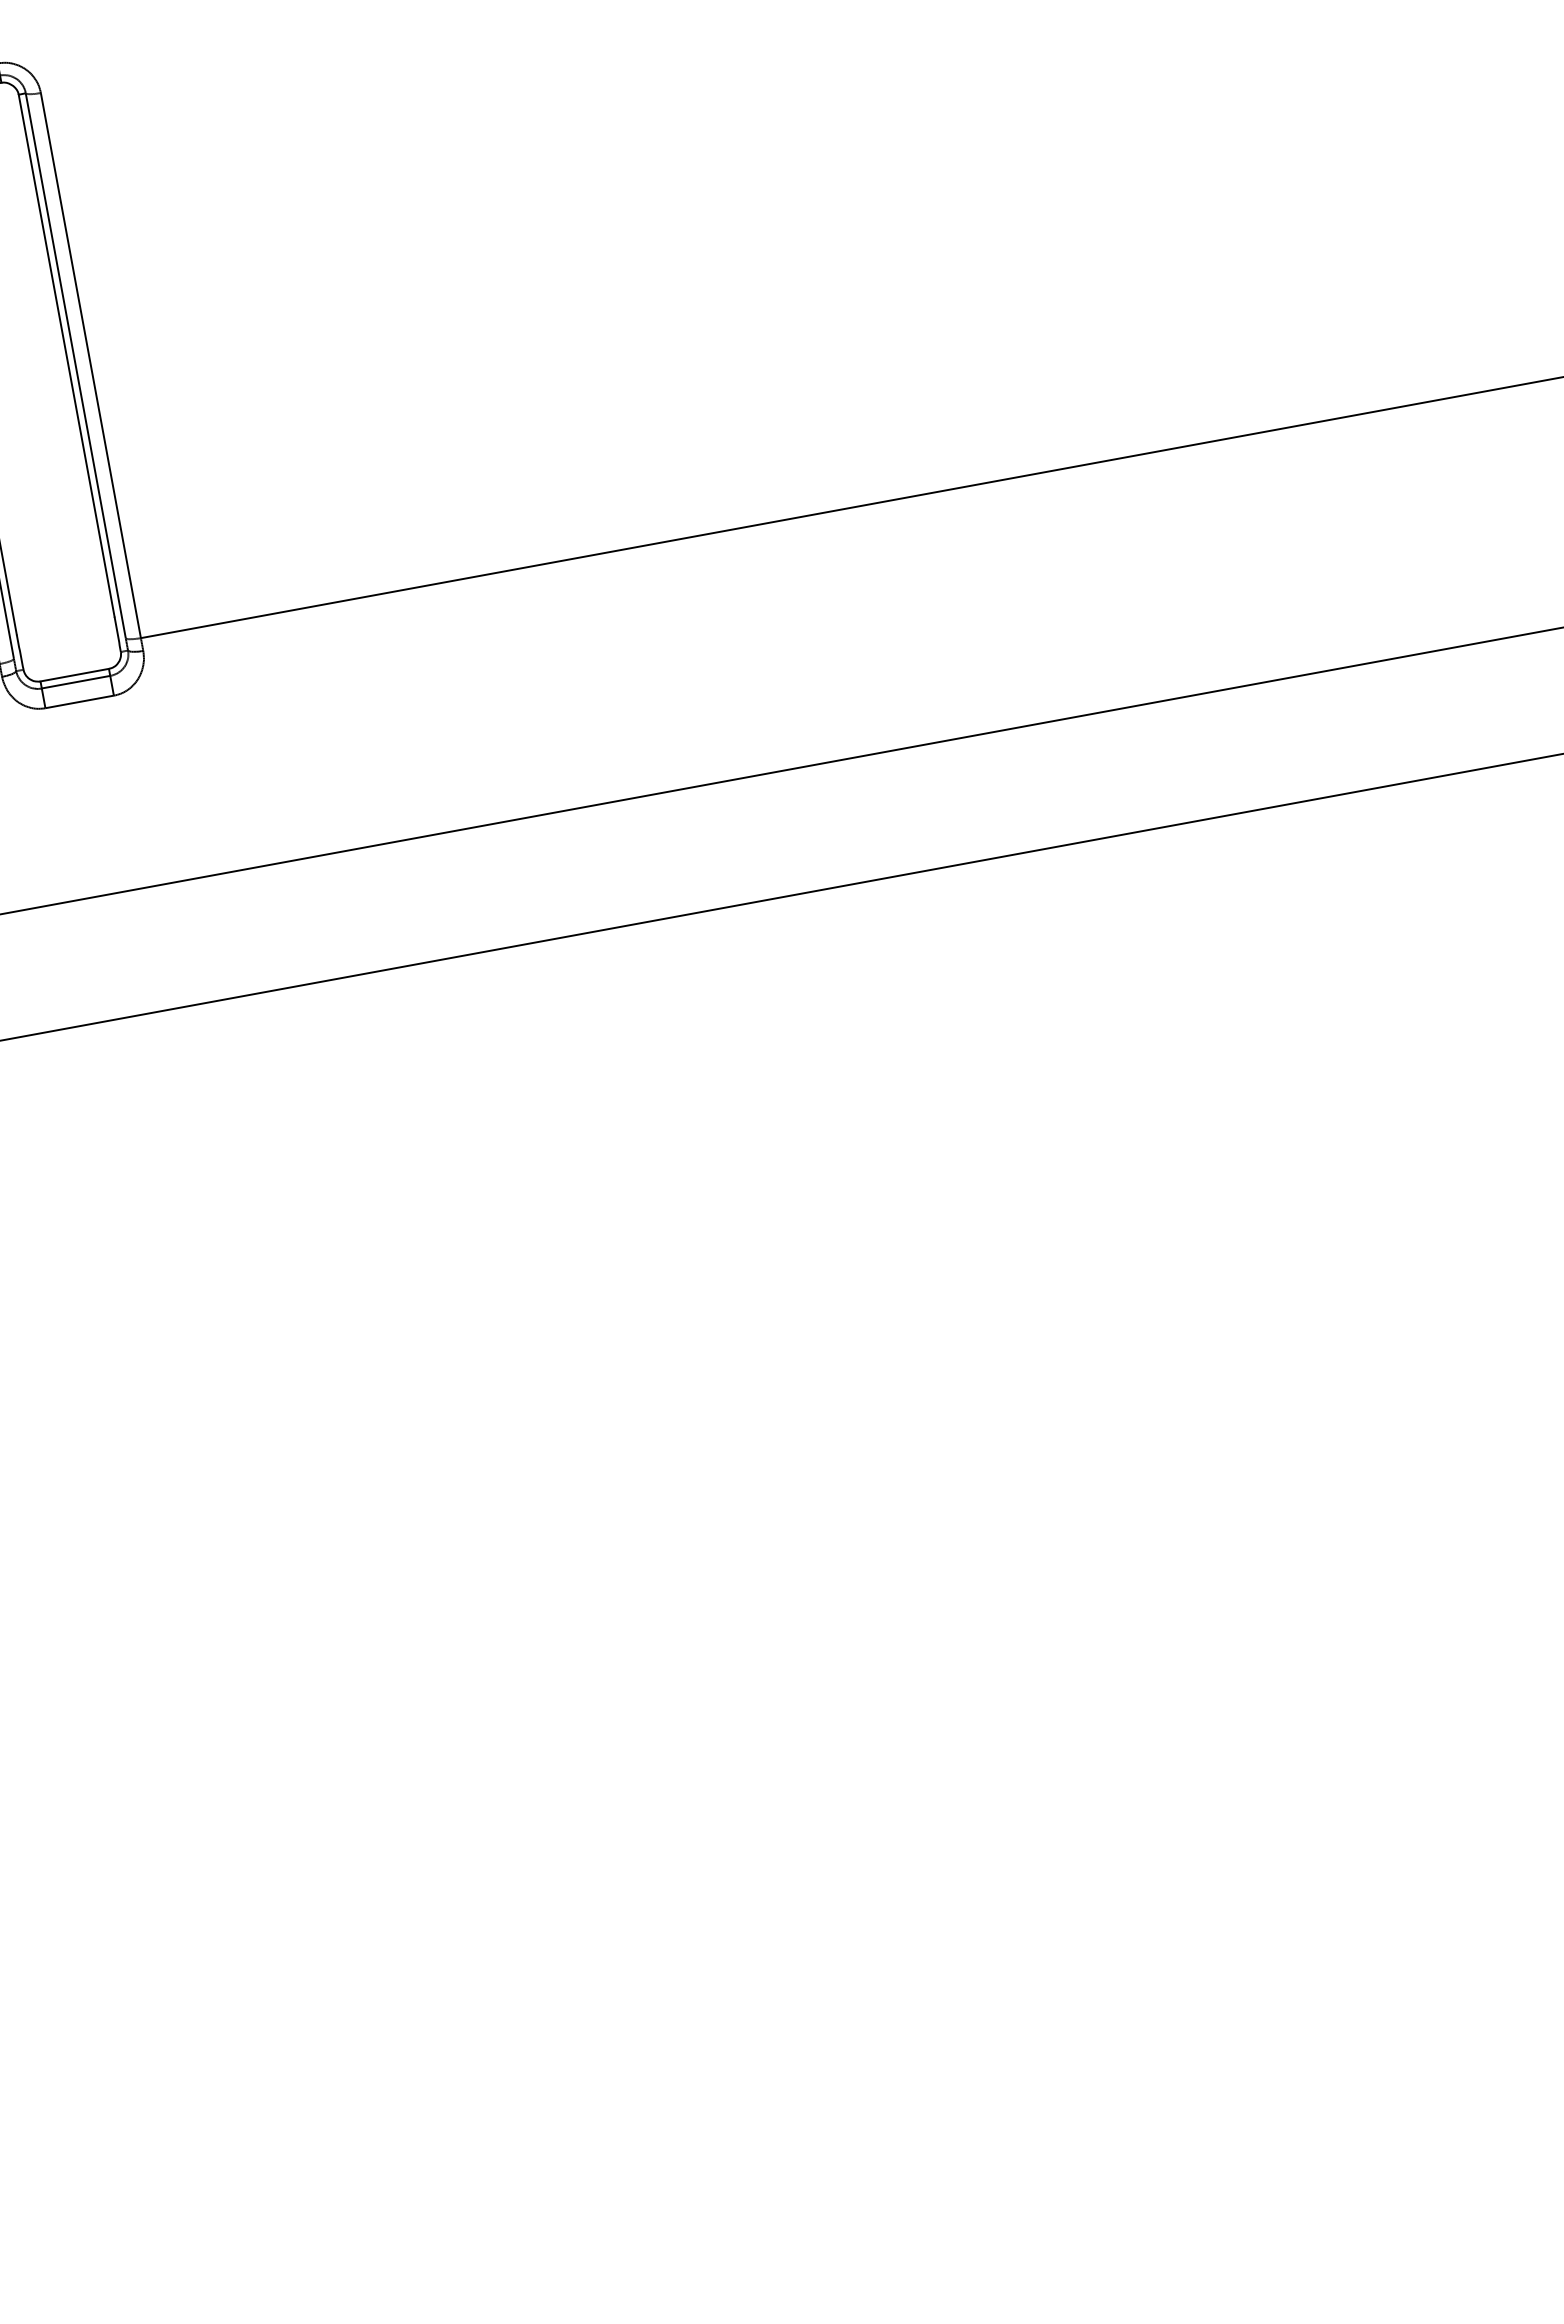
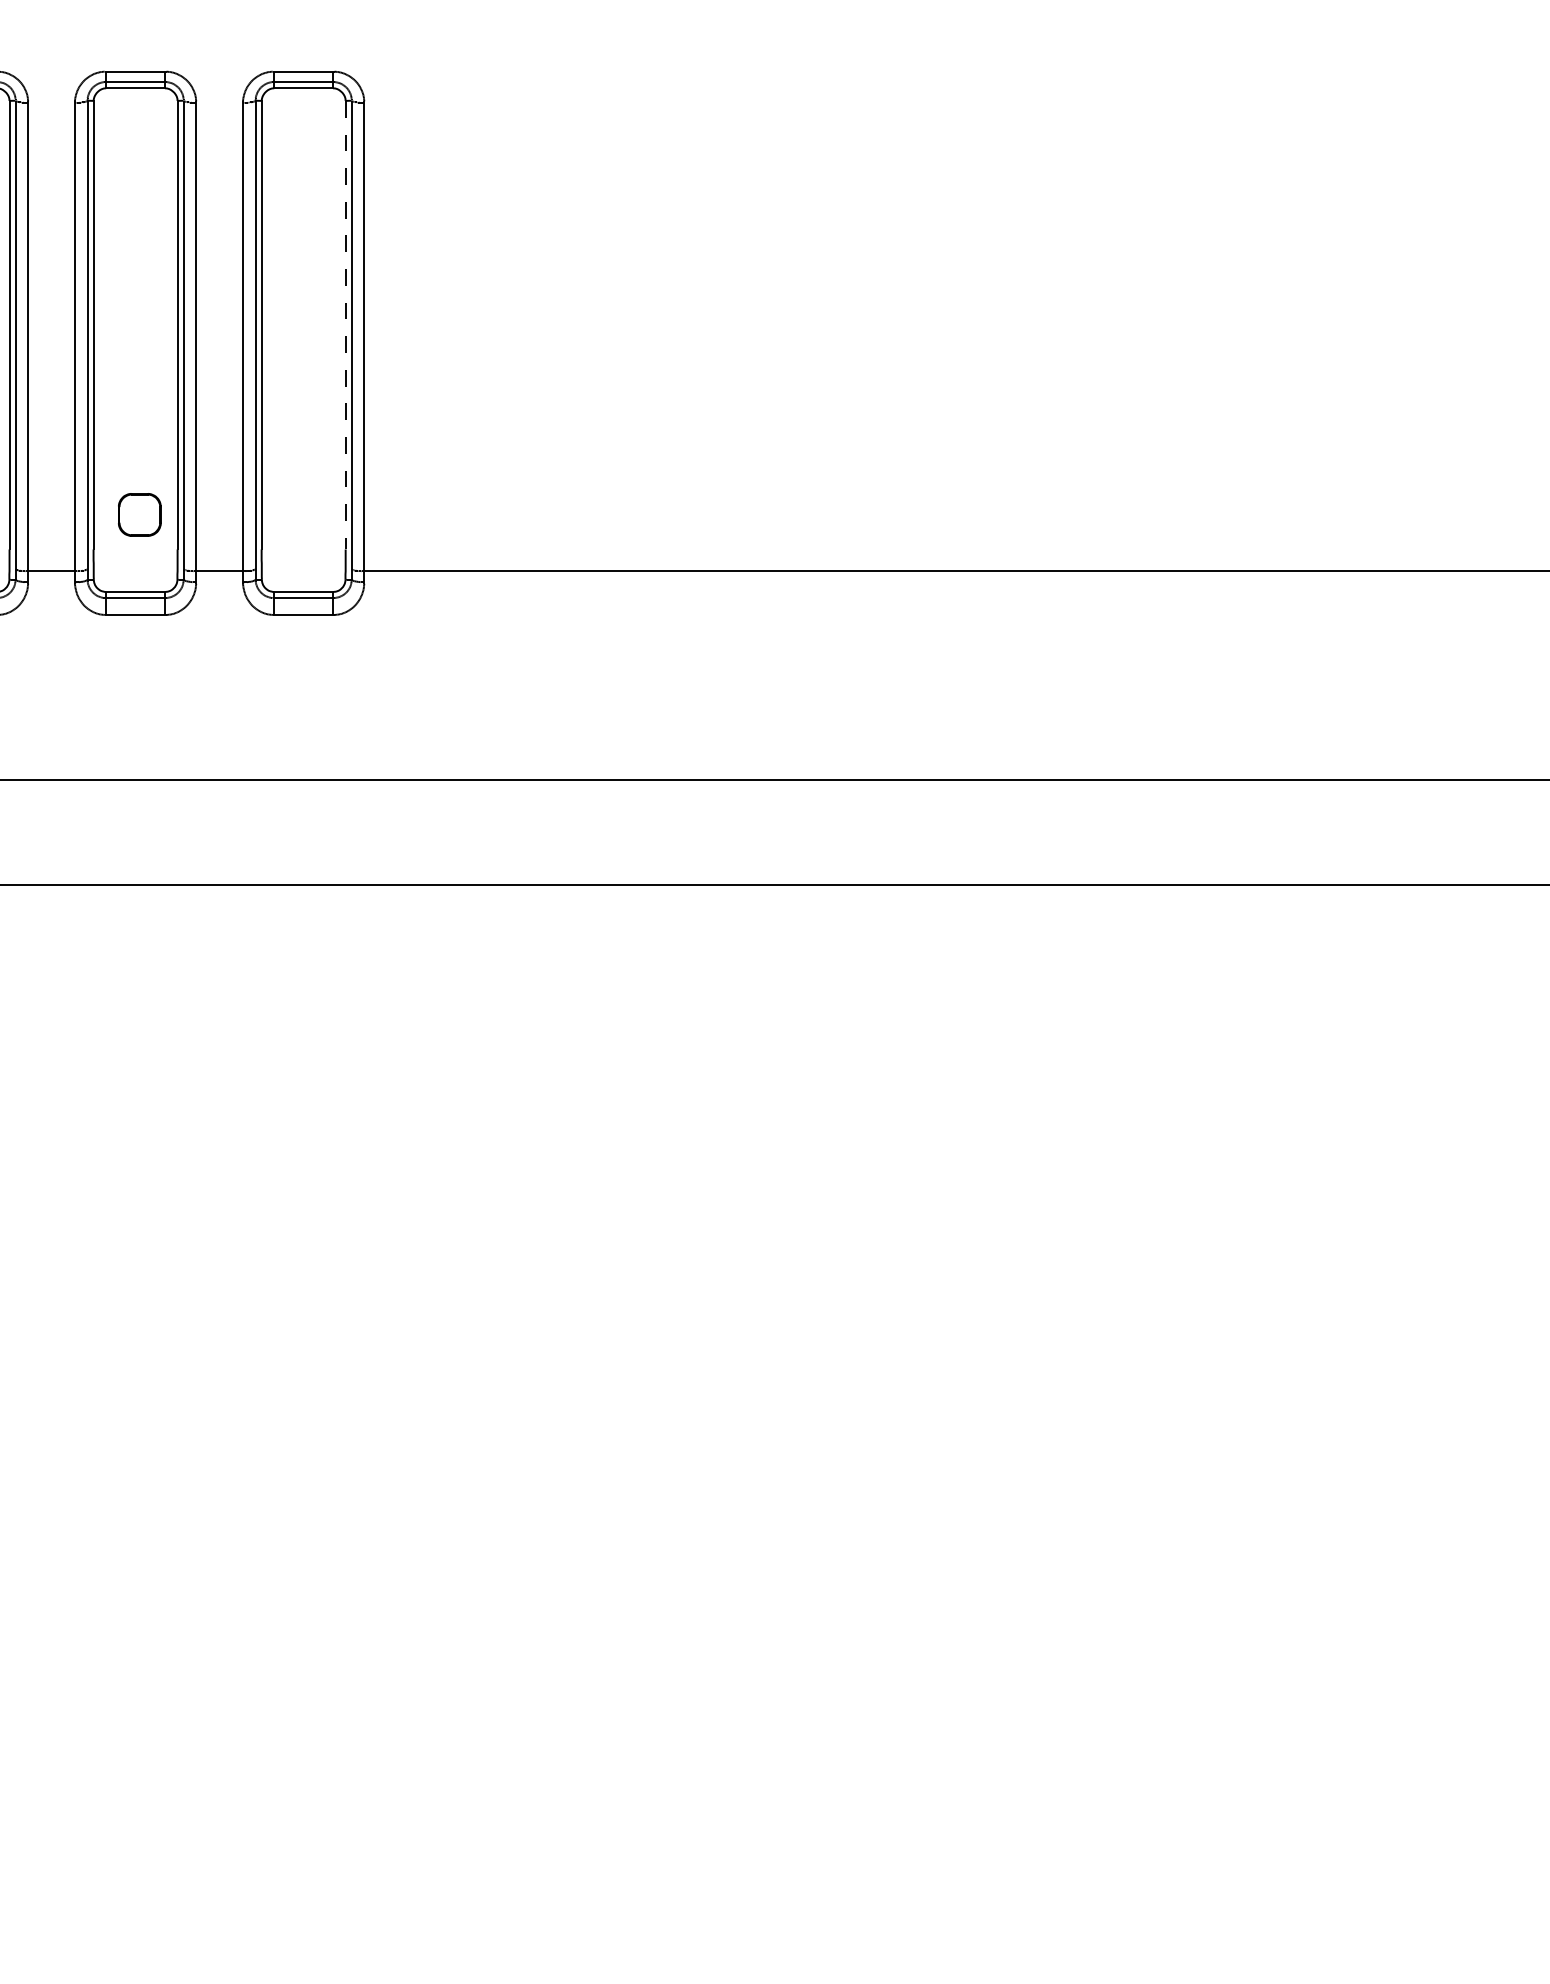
line: (66, 356) -> (345, 325), solid -> dashed

